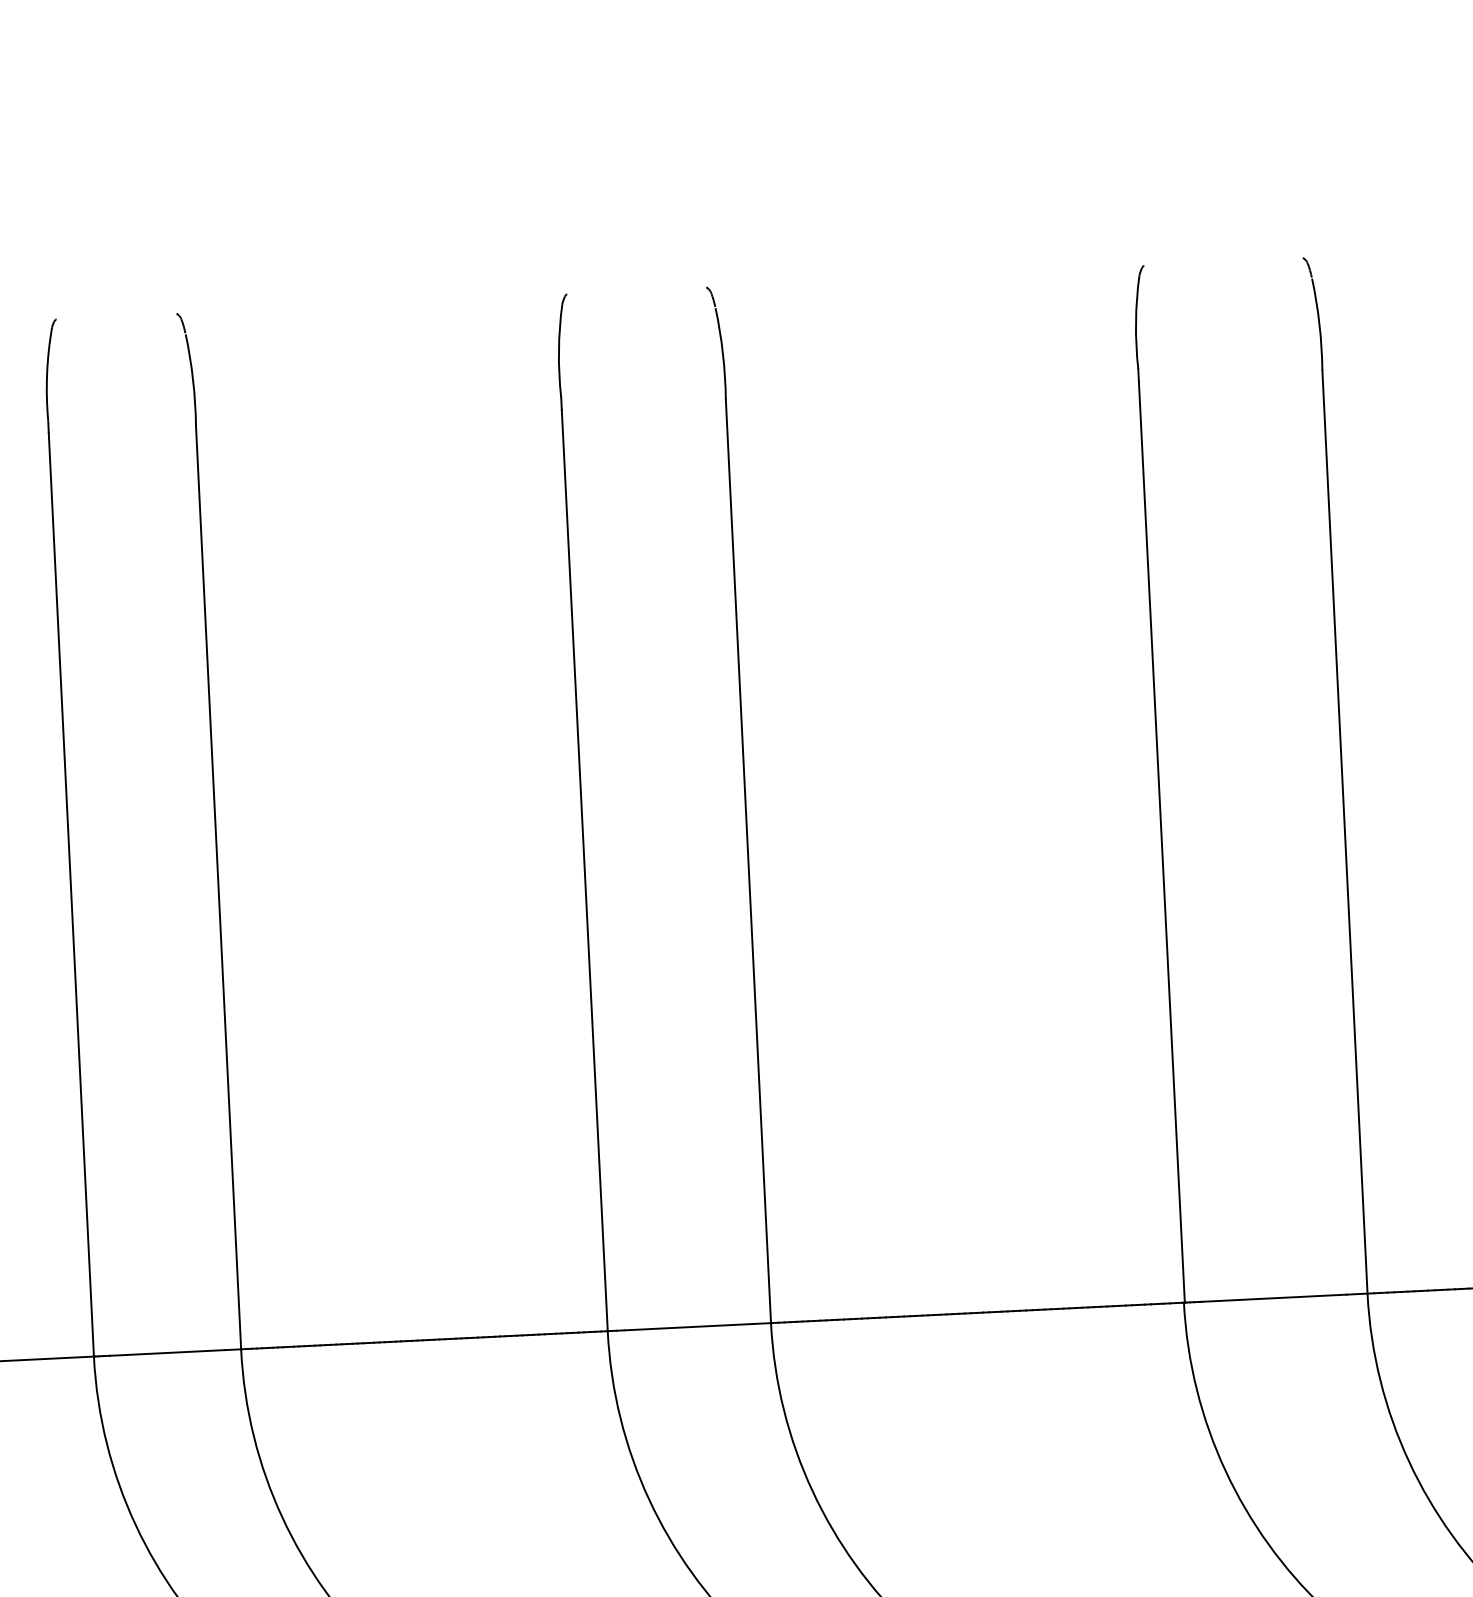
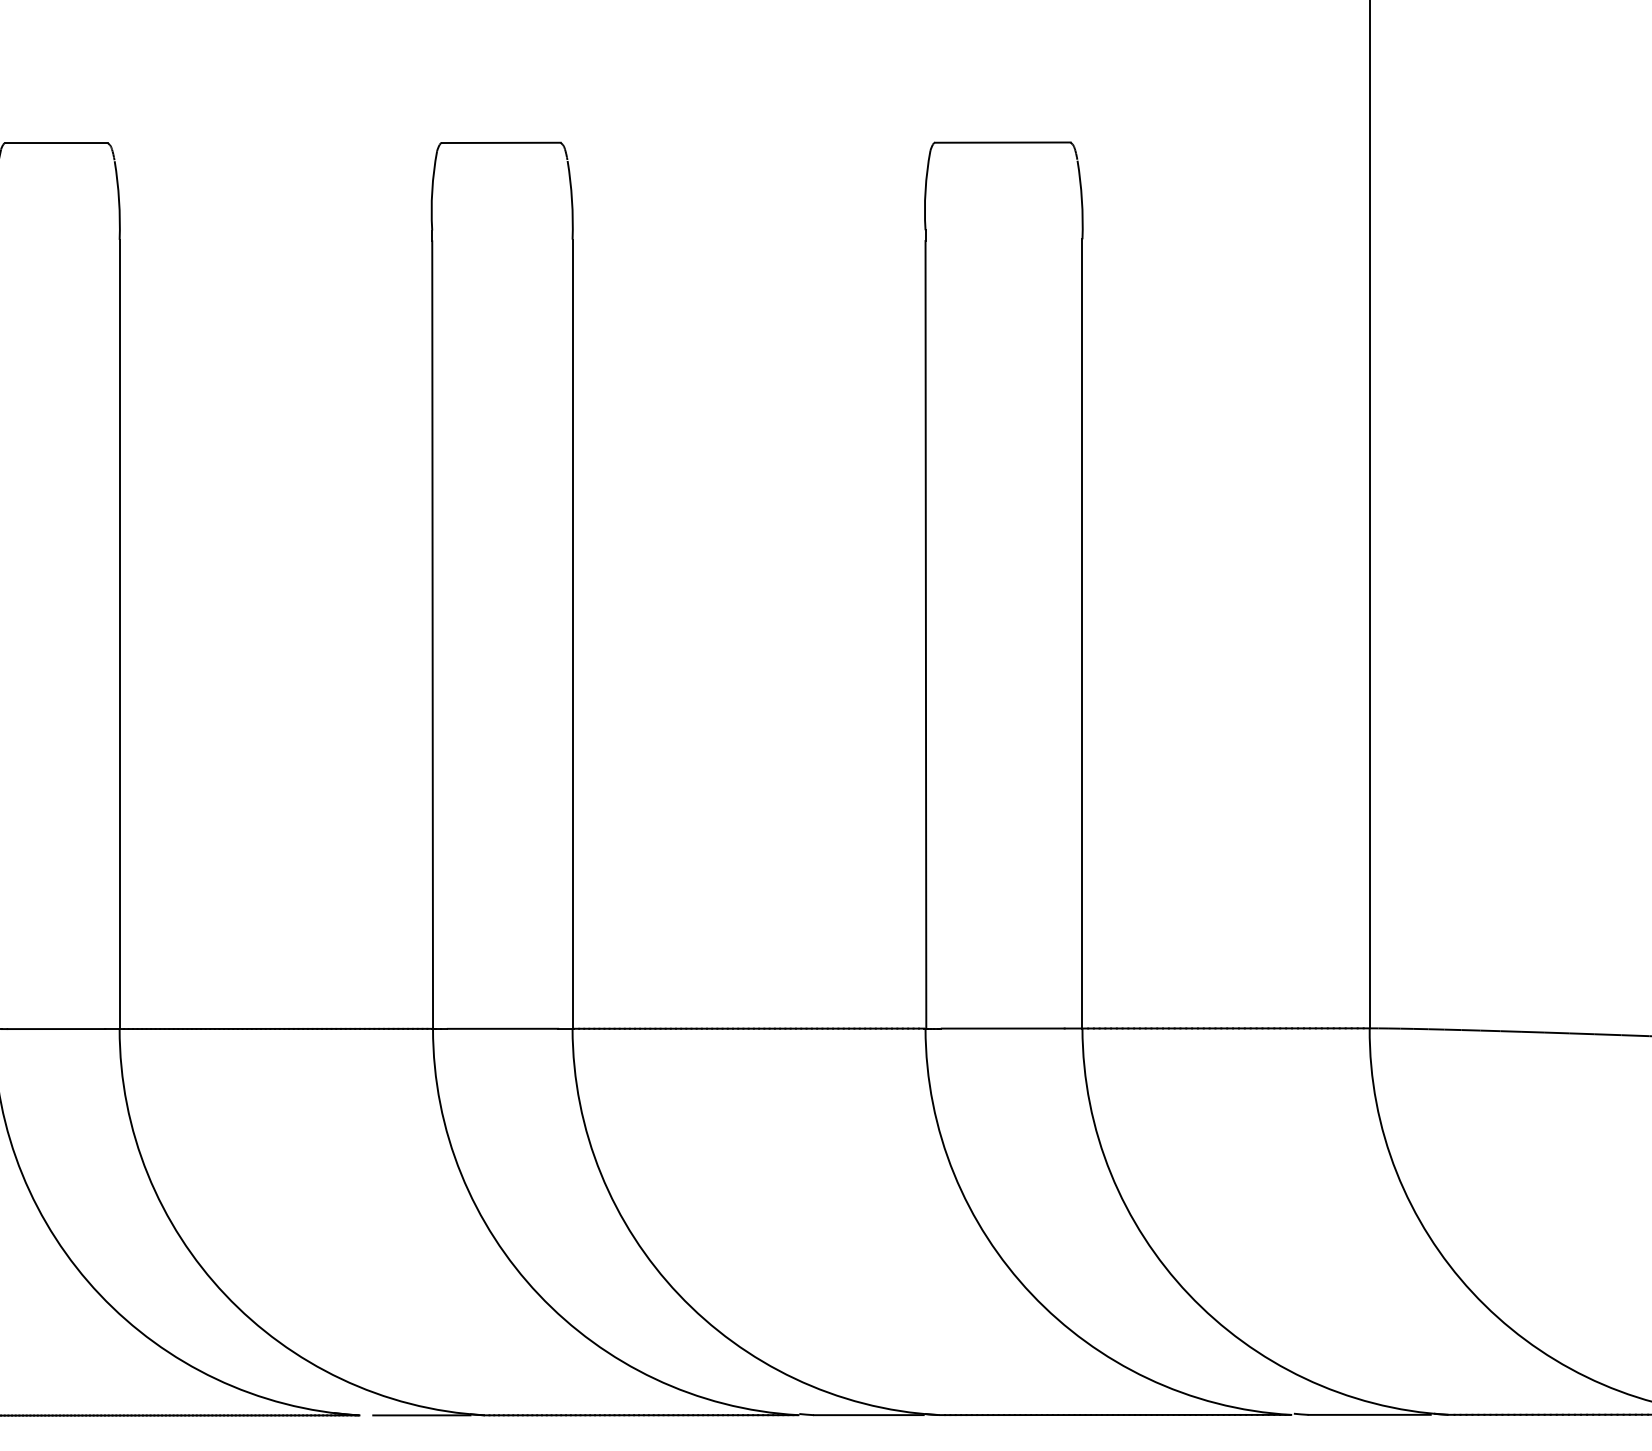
line: (1223, 261) -> (1002, 142), added
line: (635, 290) -> (500, 142), added
line: (116, 316) -> (56, 143), added

